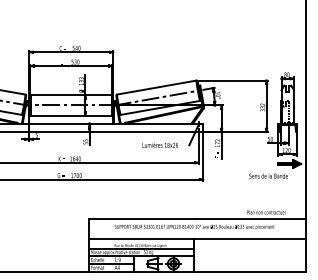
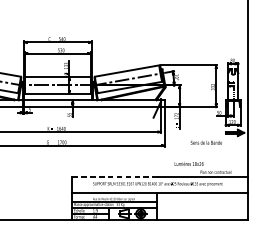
text: (159, 144) -> (188, 163), moved
text: (268, 175) -> (206, 142), moved
line: (141, 218) -> (114, 177), solid -> dashed

